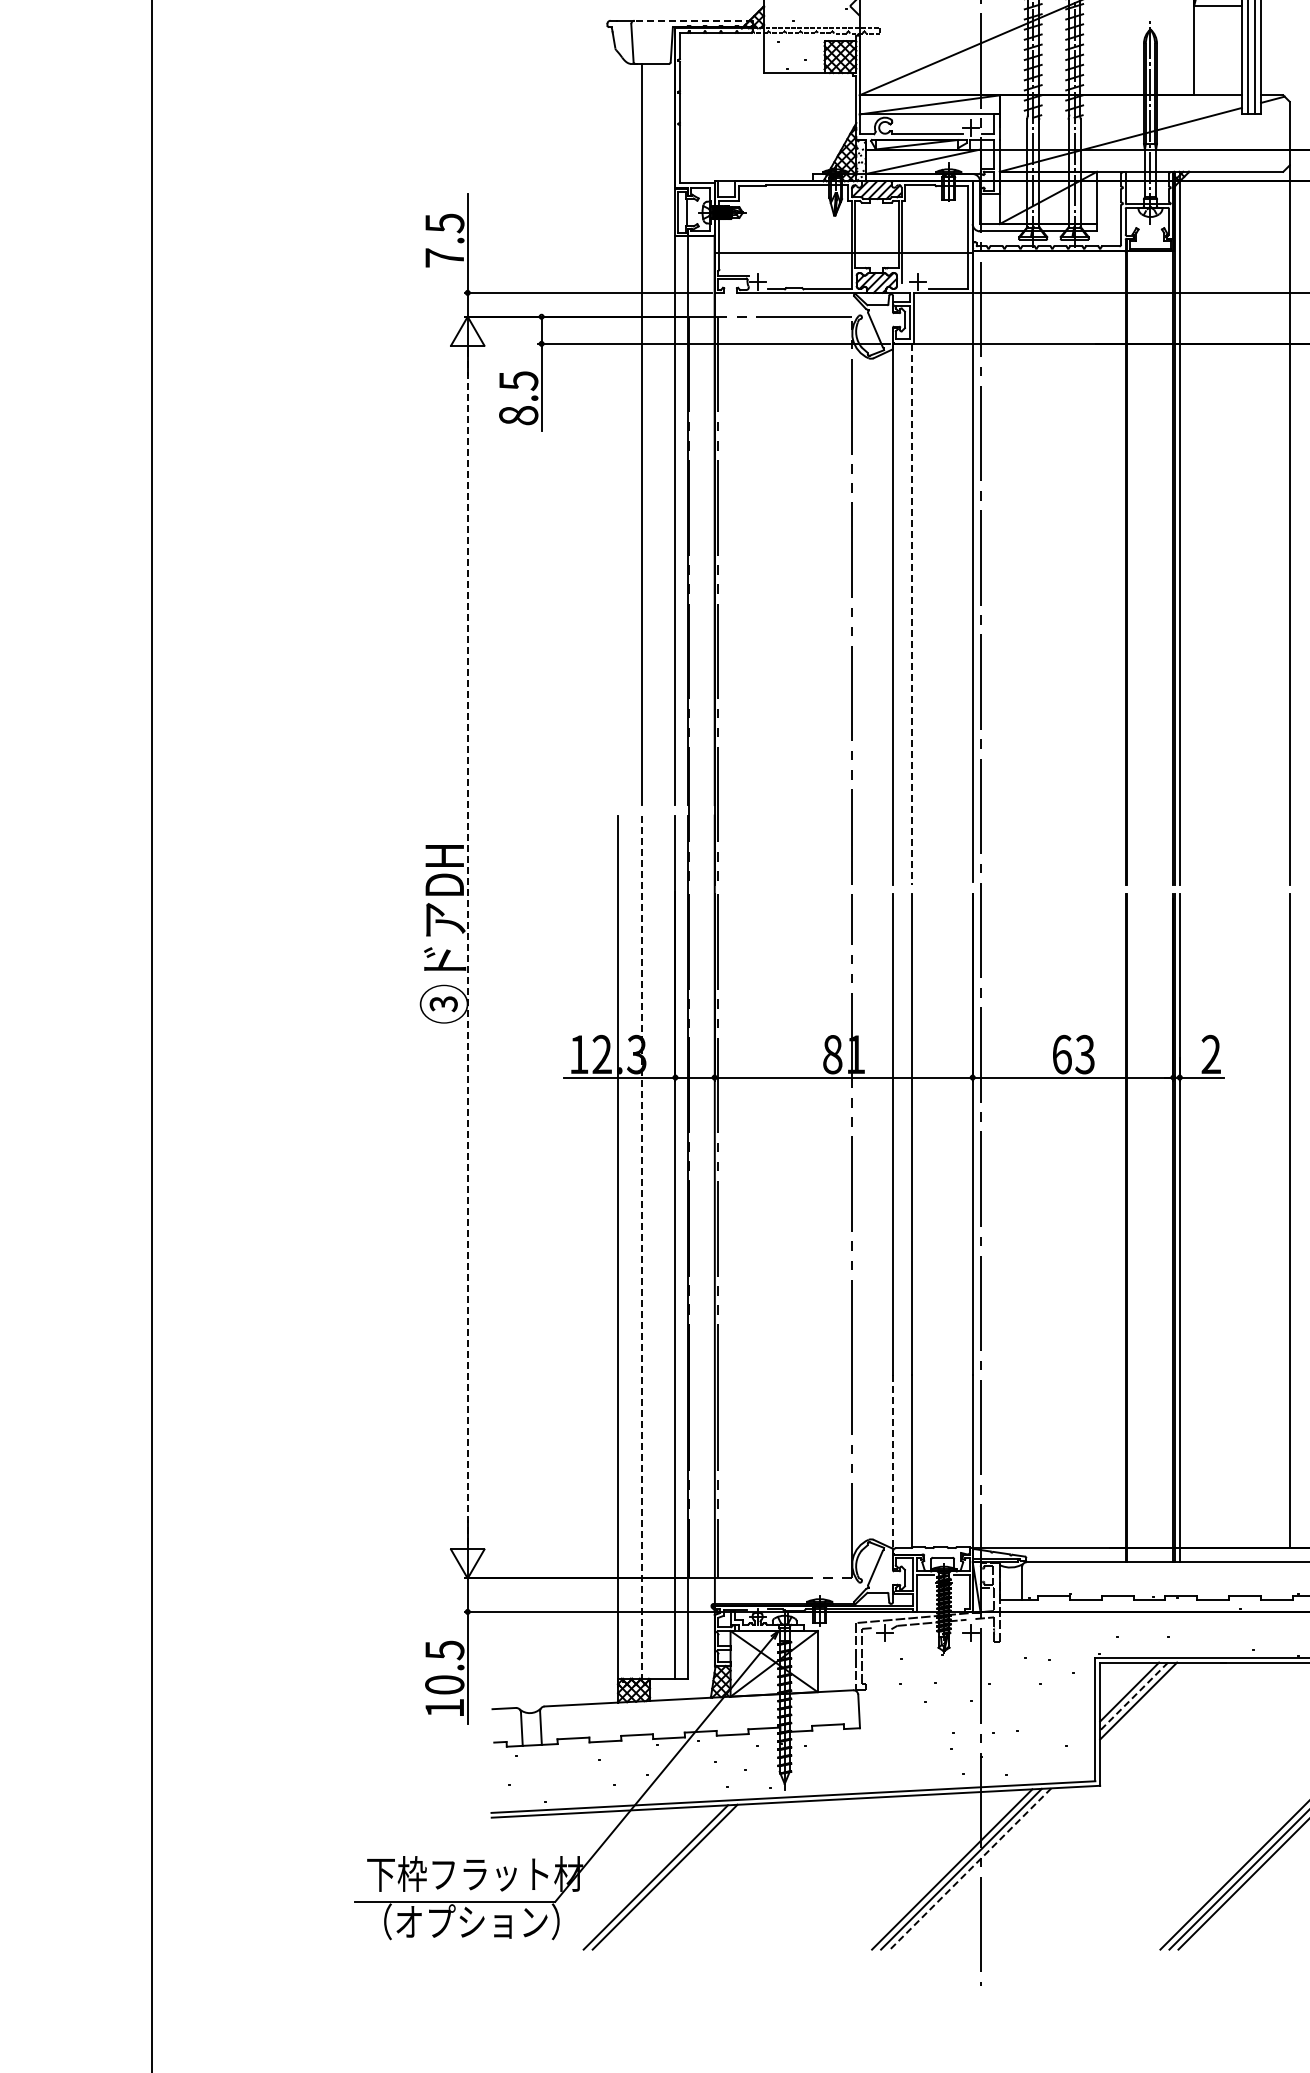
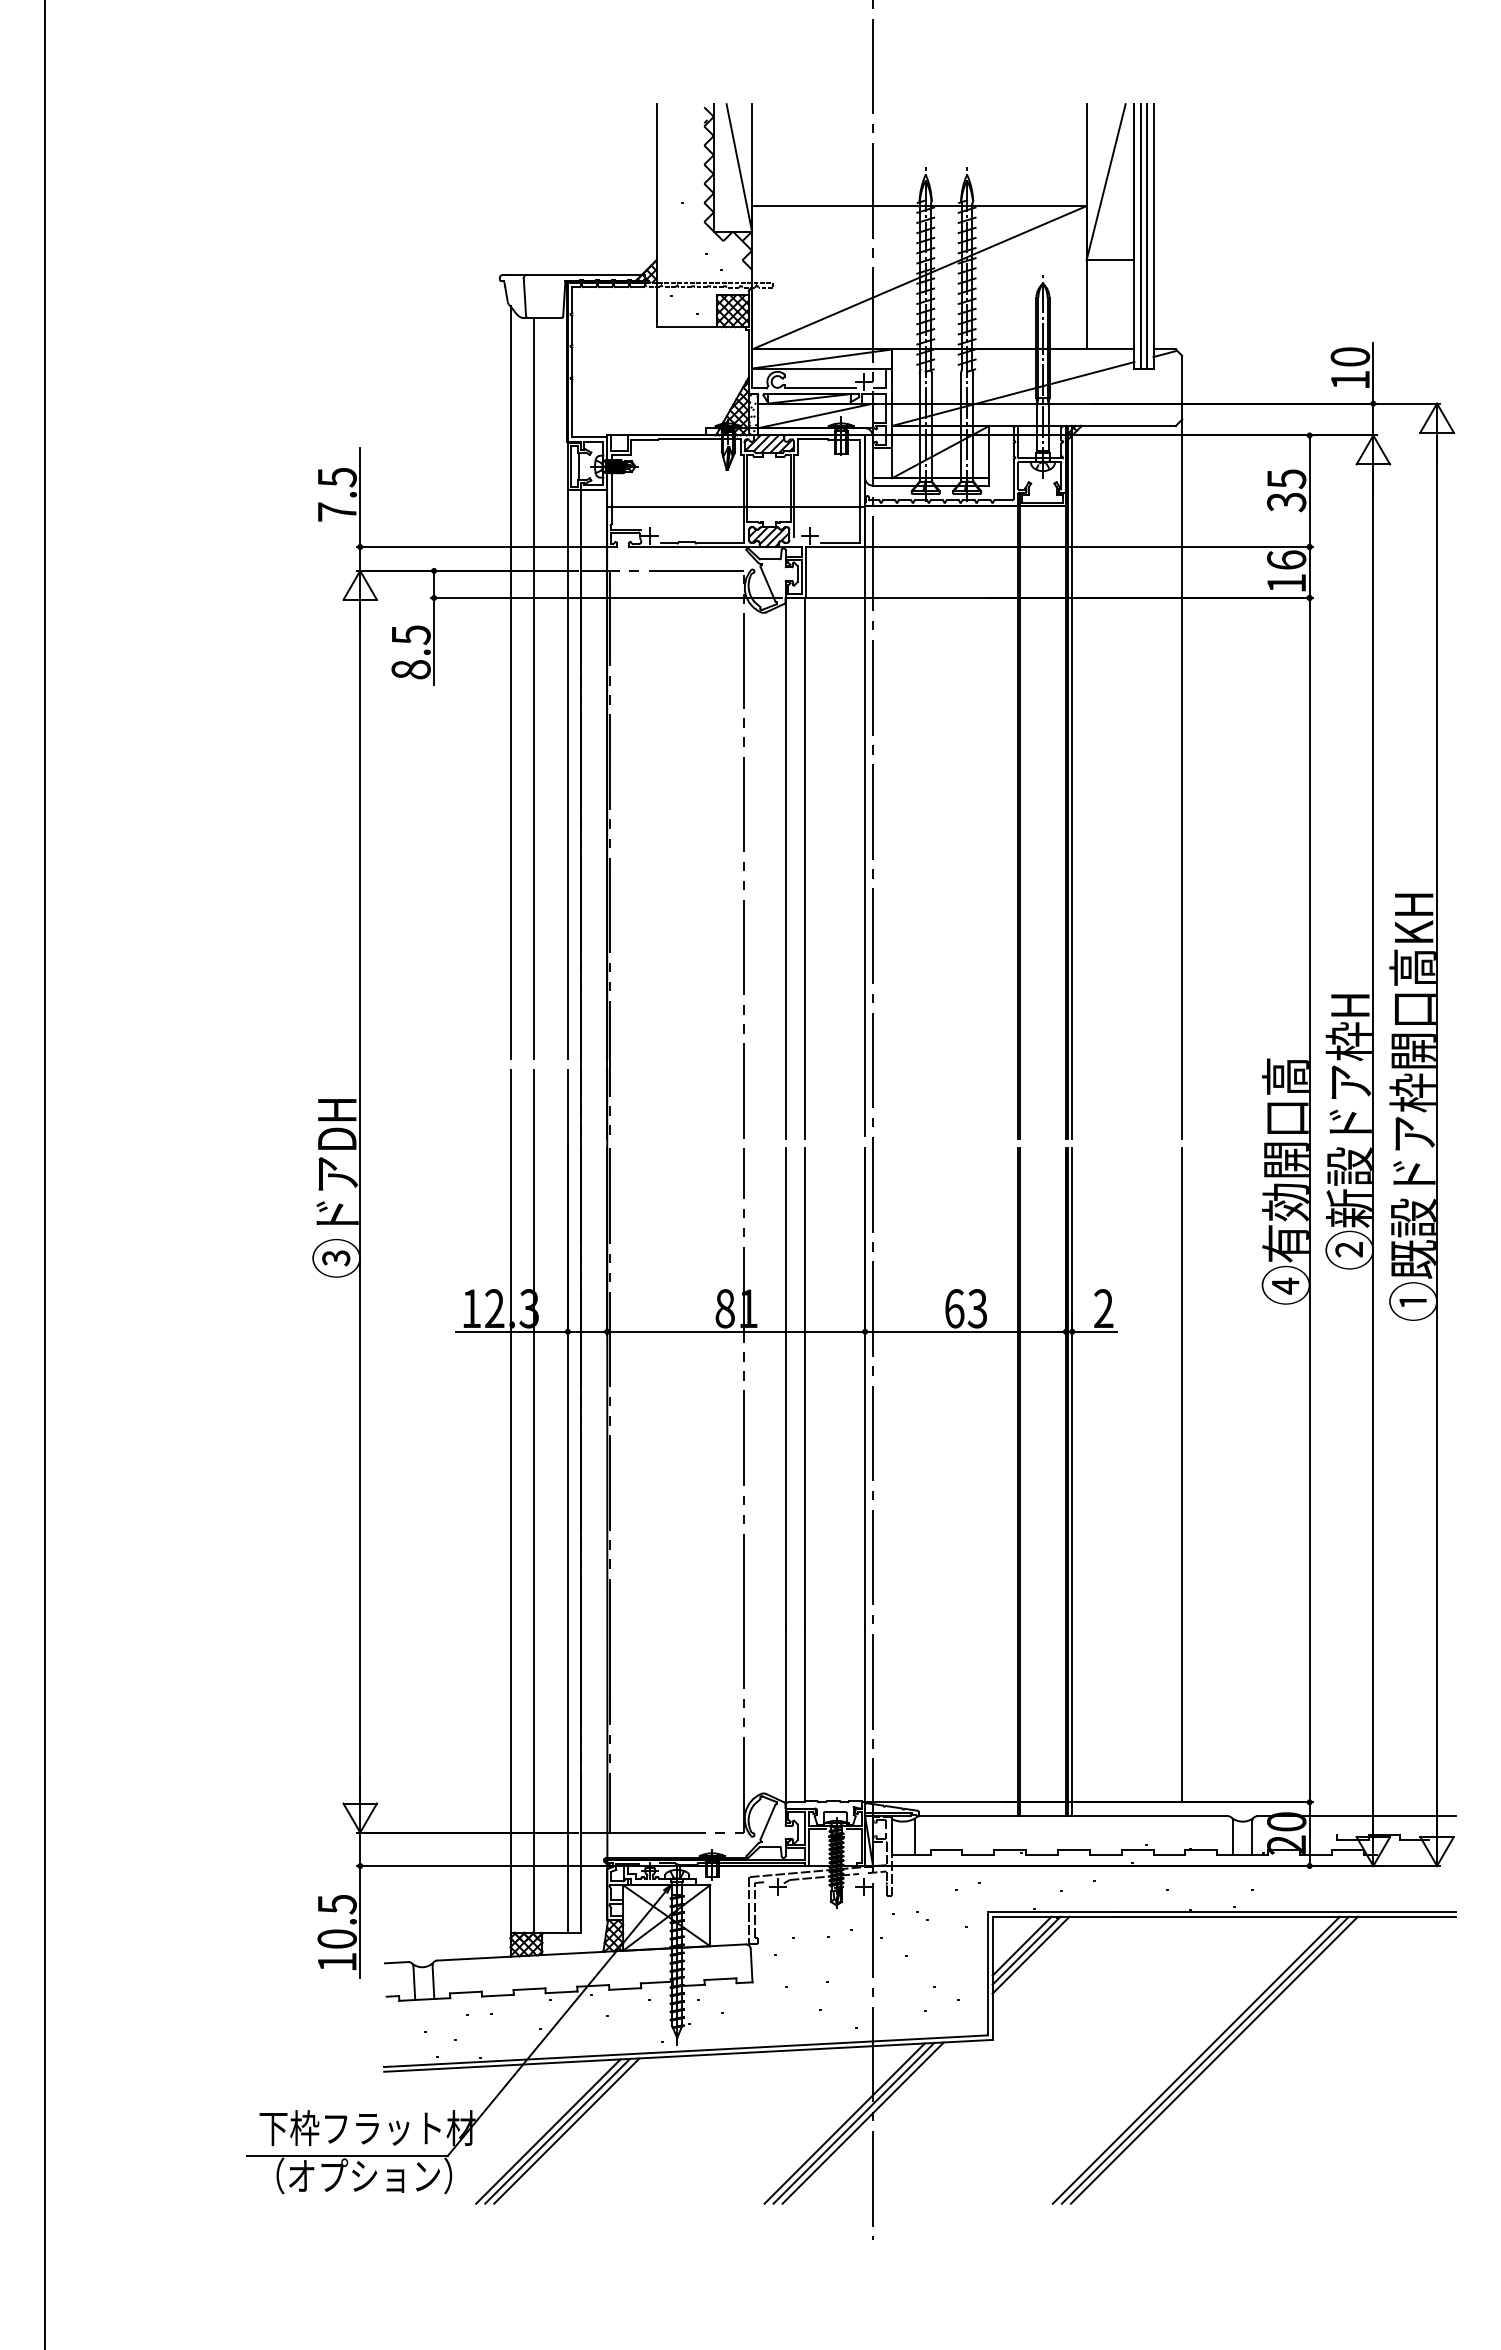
line: (693, 20) -> (585, 274), dashed -> solid
line: (618, 428) -> (510, 682), added
line: (912, 614) -> (804, 868), dashed -> solid
line: (468, 947) -> (360, 1201), dashed -> solid
line: (642, 1247) -> (534, 1501), dashed -> solid
line: (893, 1463) -> (785, 1717), dashed -> solid
line: (1134, 1697) -> (1026, 1951), dashed -> solid
line: (970, 1869) -> (862, 2123), dashed -> solid
line: (674, 1876) -> (566, 2130), added

